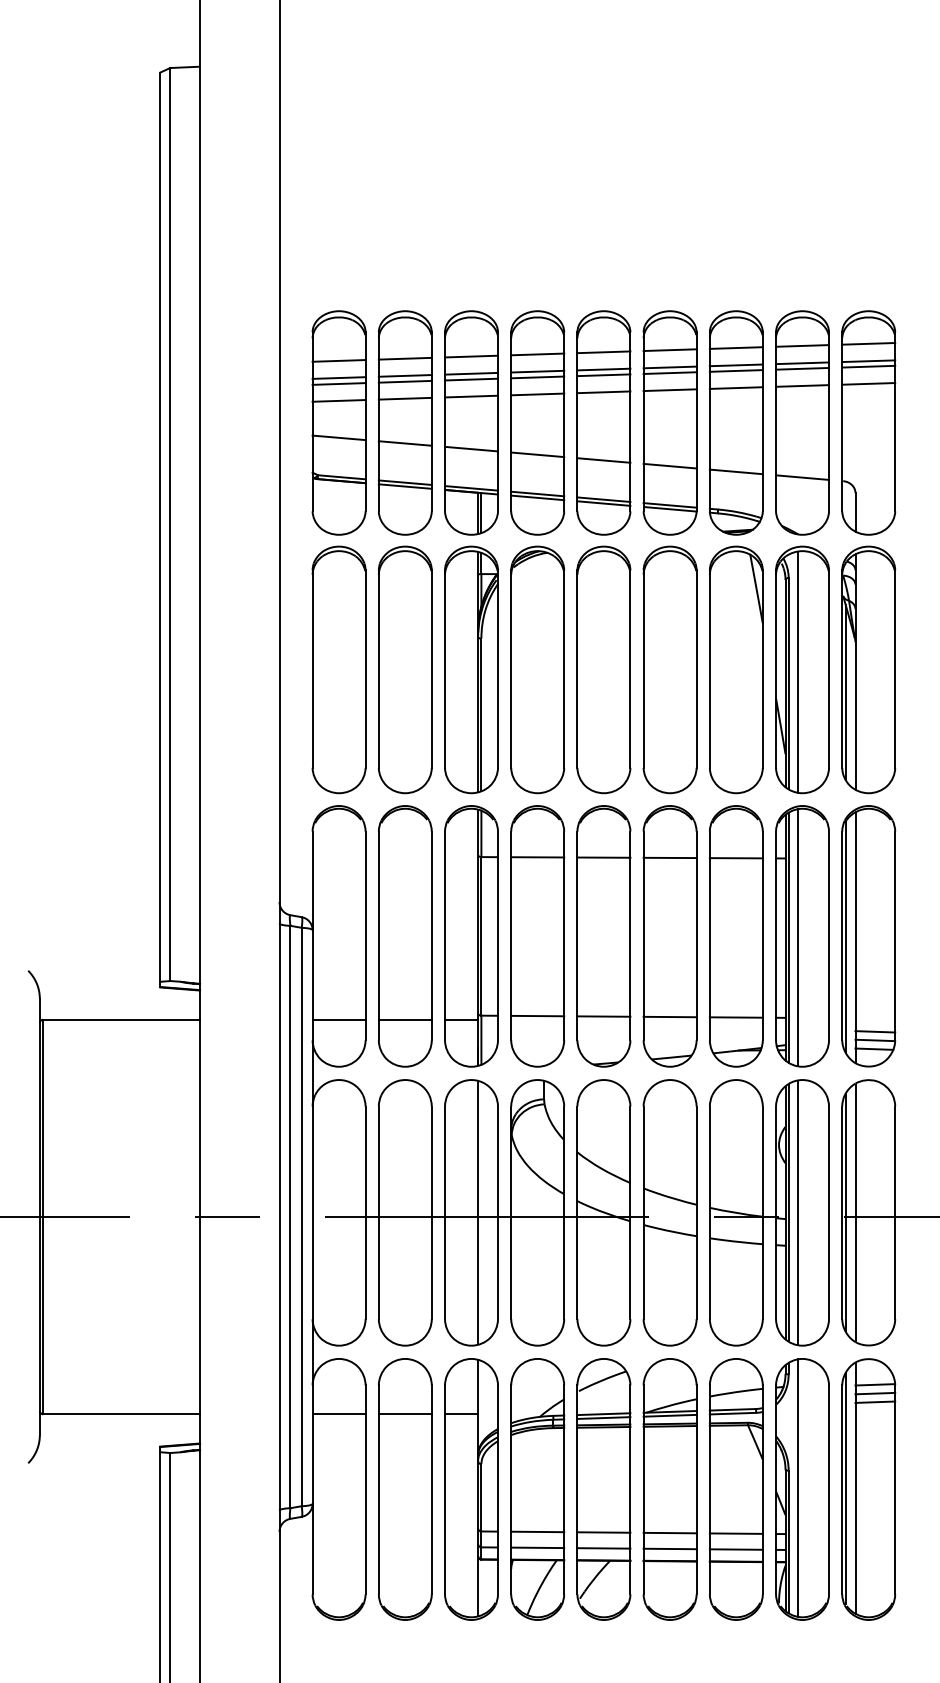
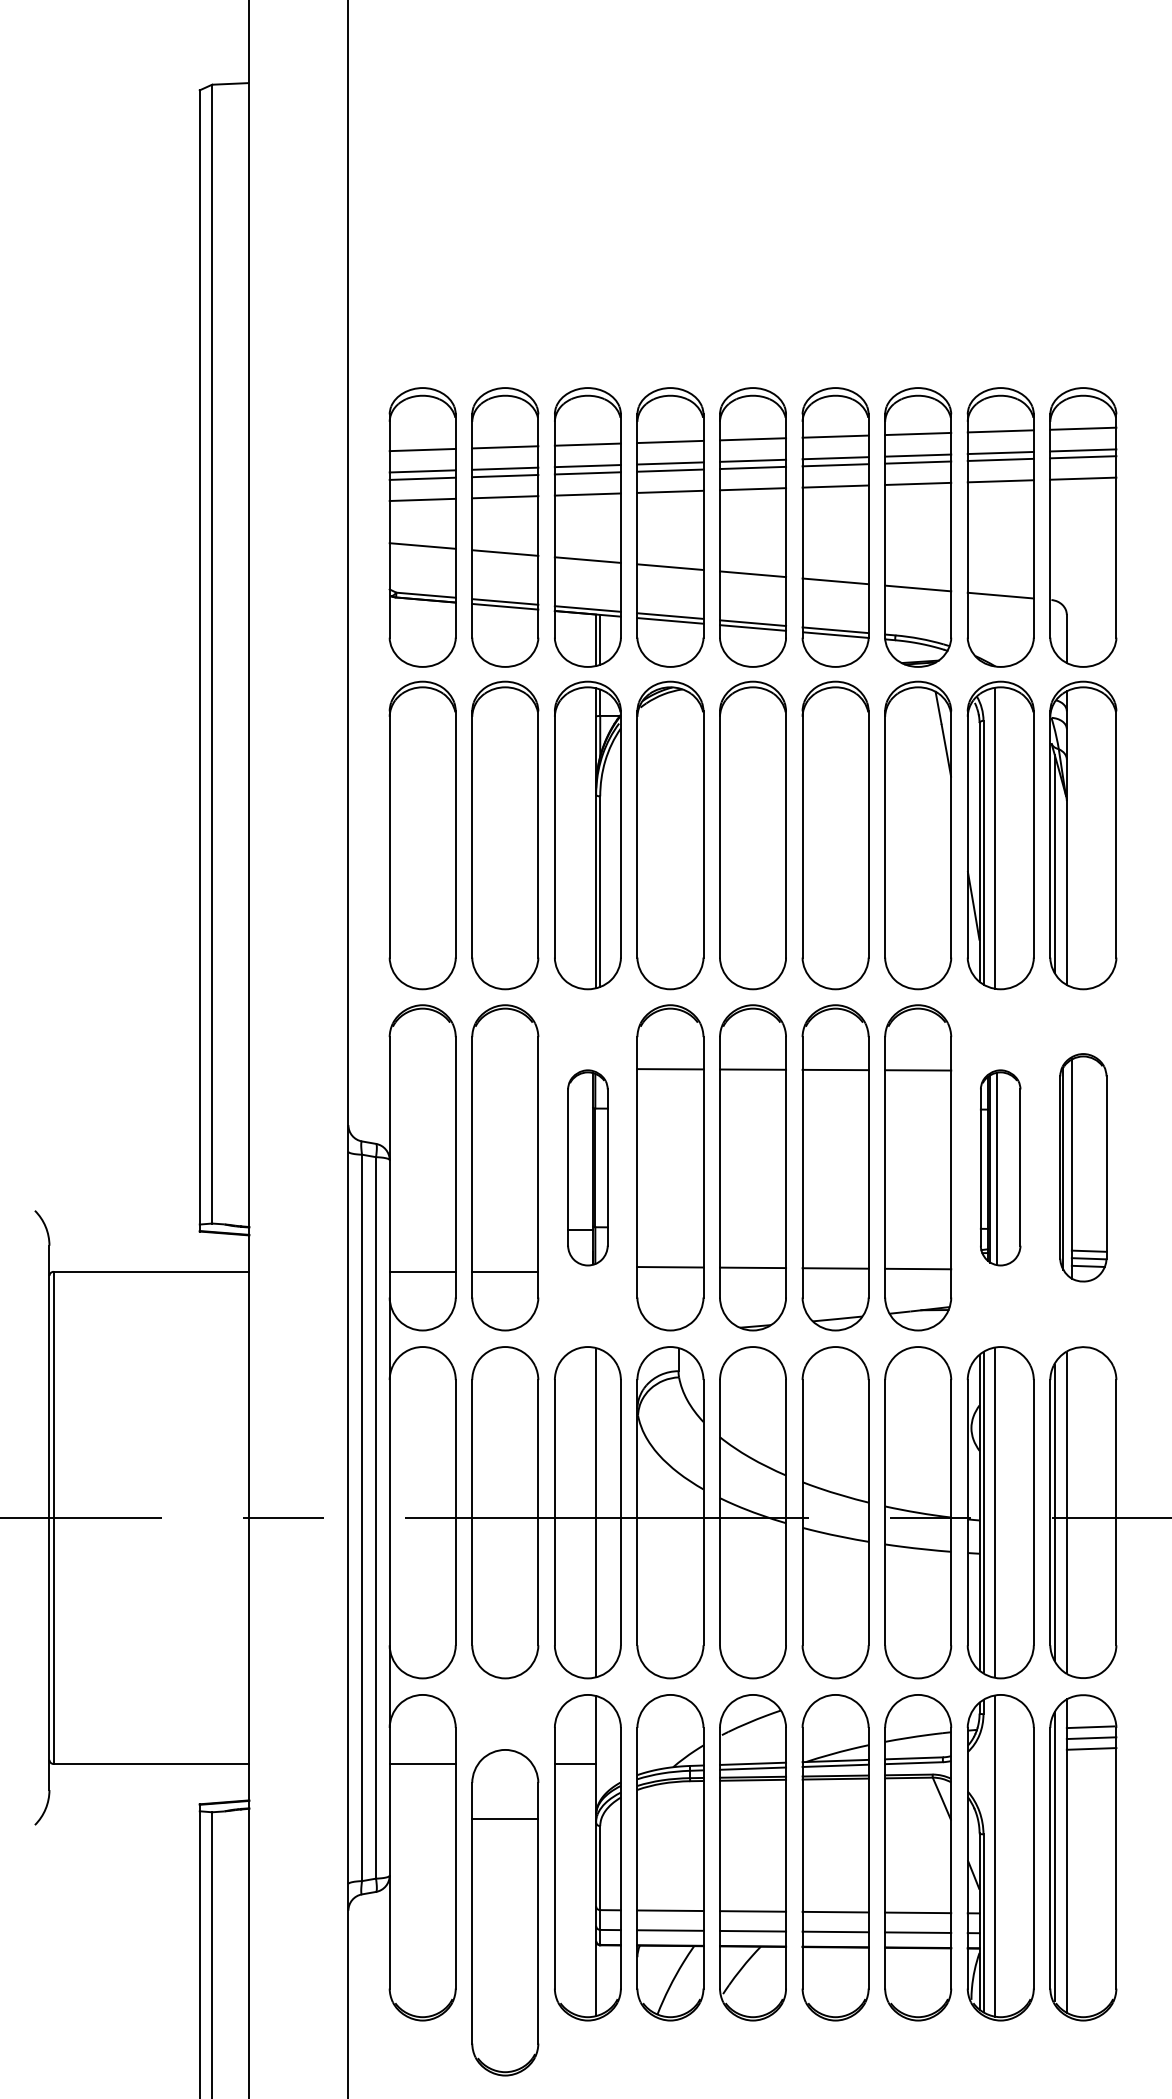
part: (471, 936) -> (587, 1167), size x0.6
part: (802, 936) -> (1000, 1167), size x0.6
part: (868, 936) -> (1083, 1167), size x0.7
part: (405, 1489) -> (505, 1912), moved

